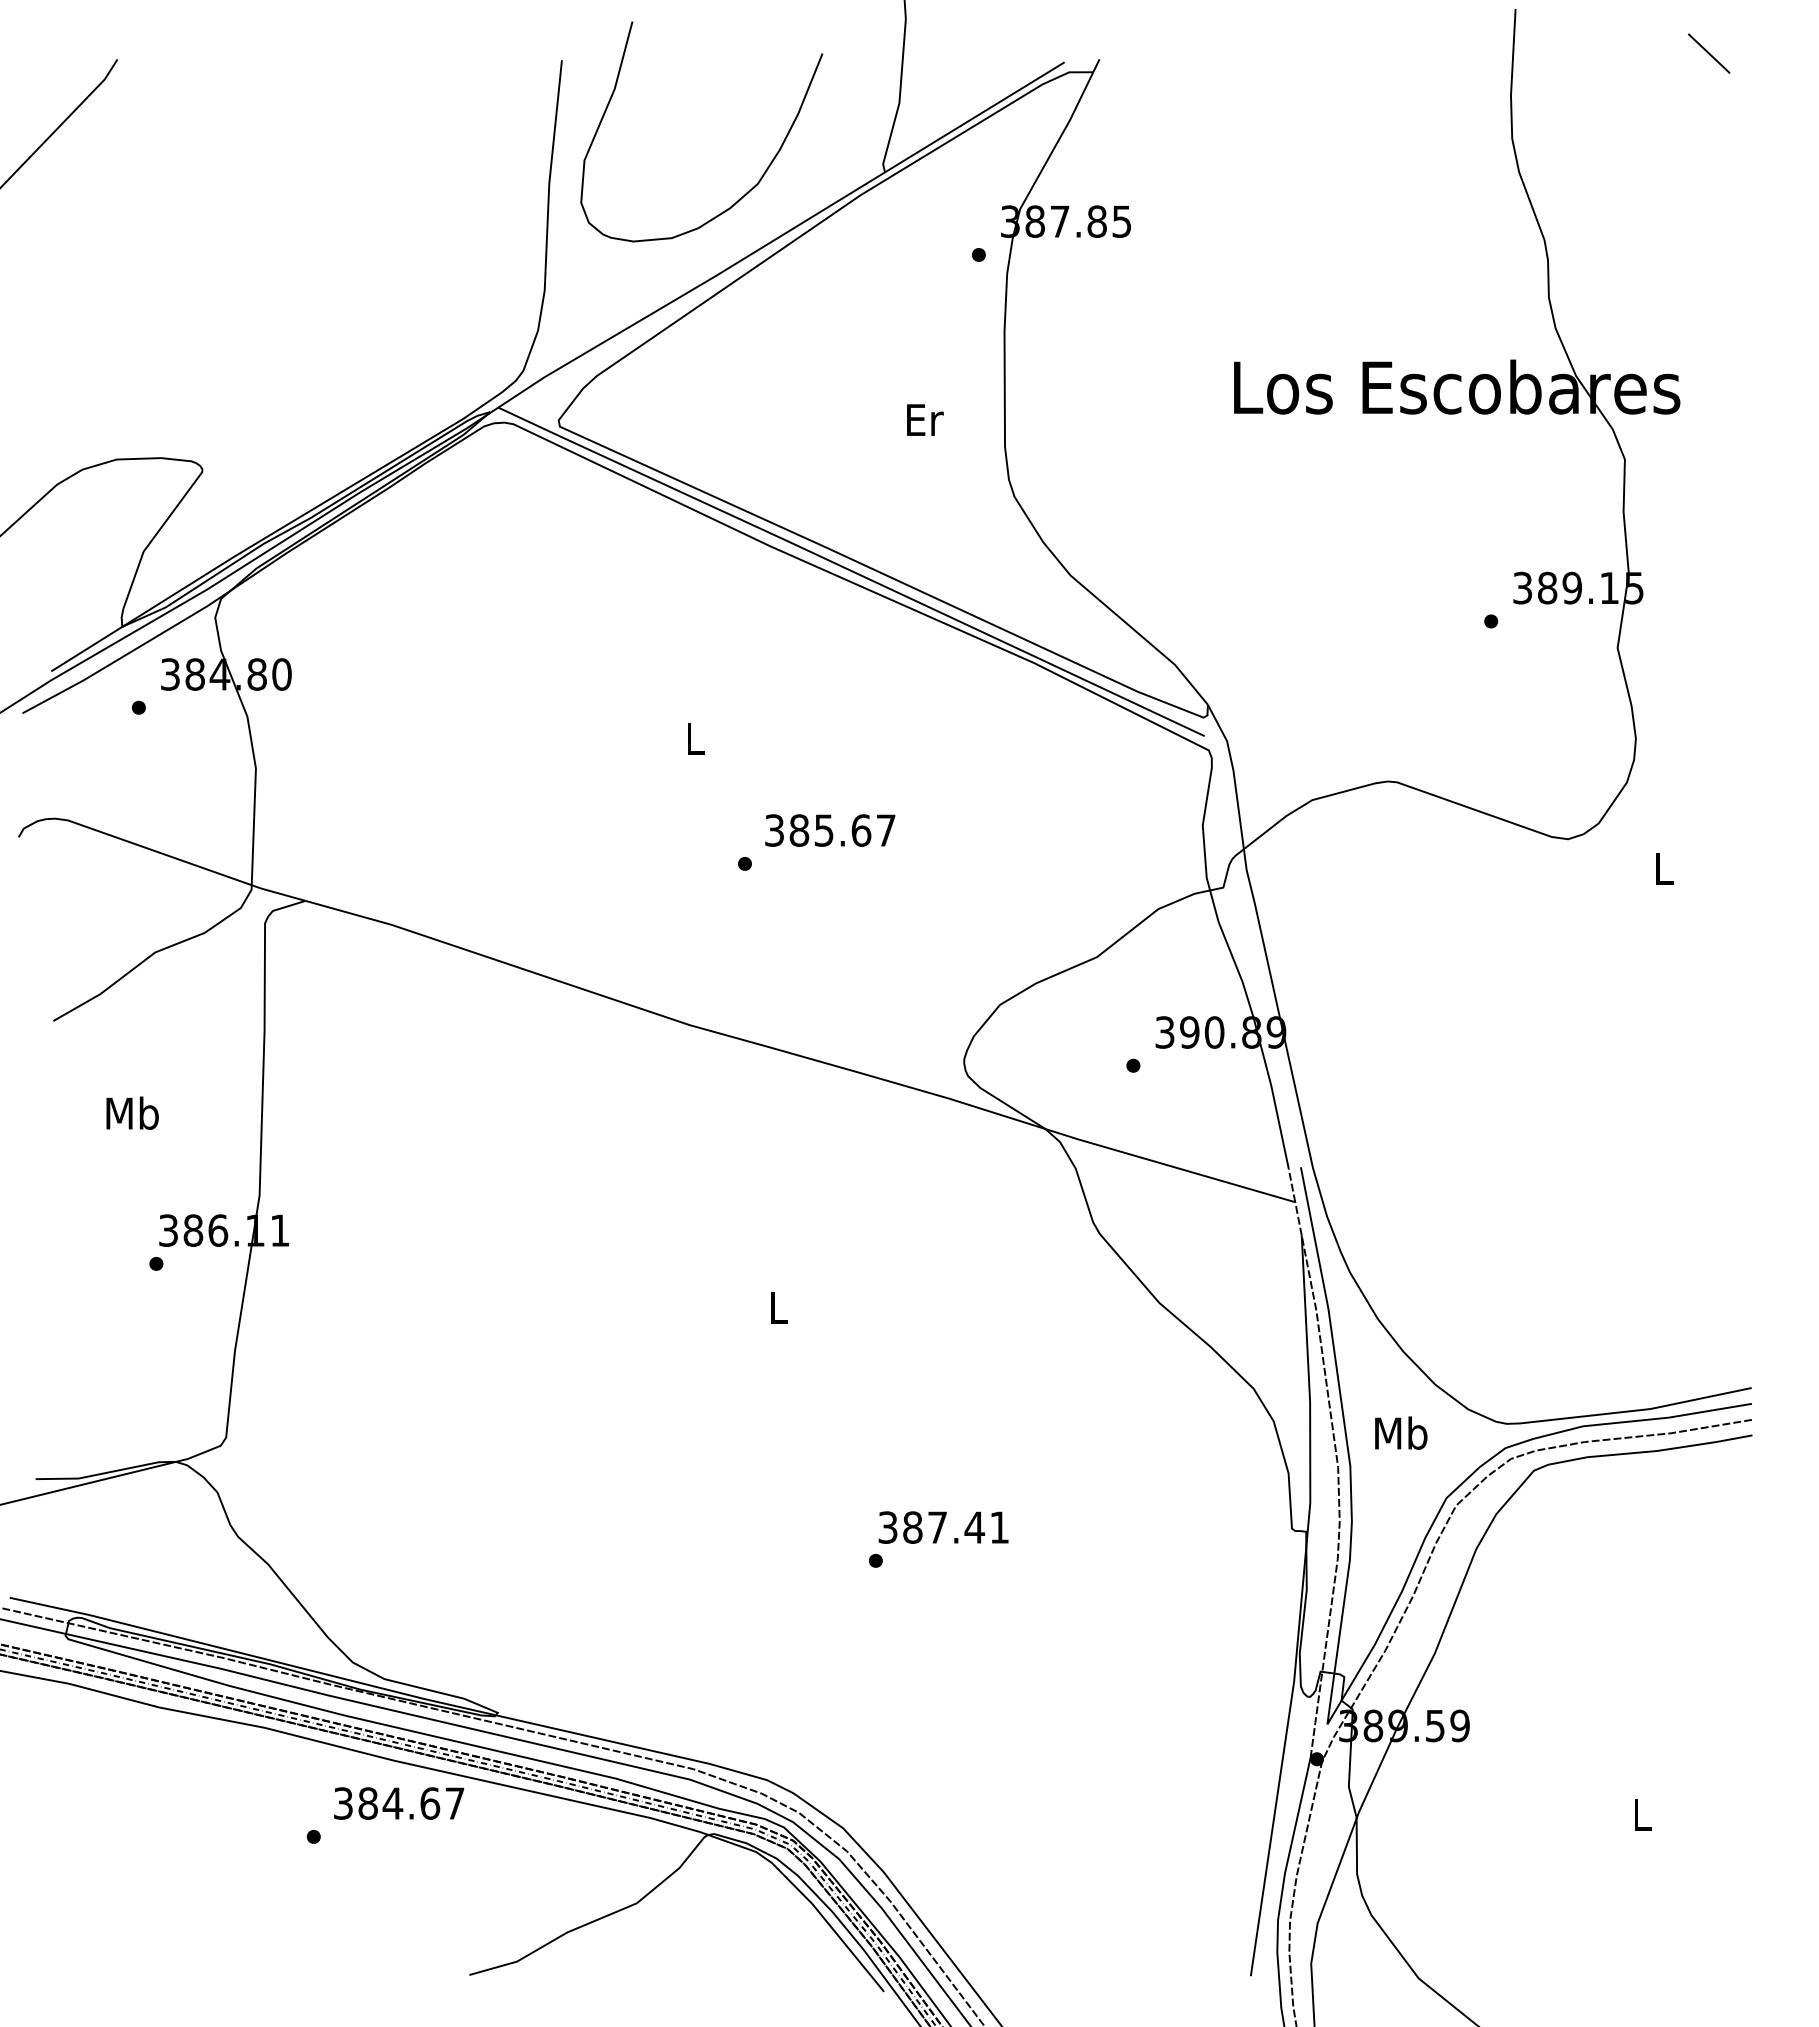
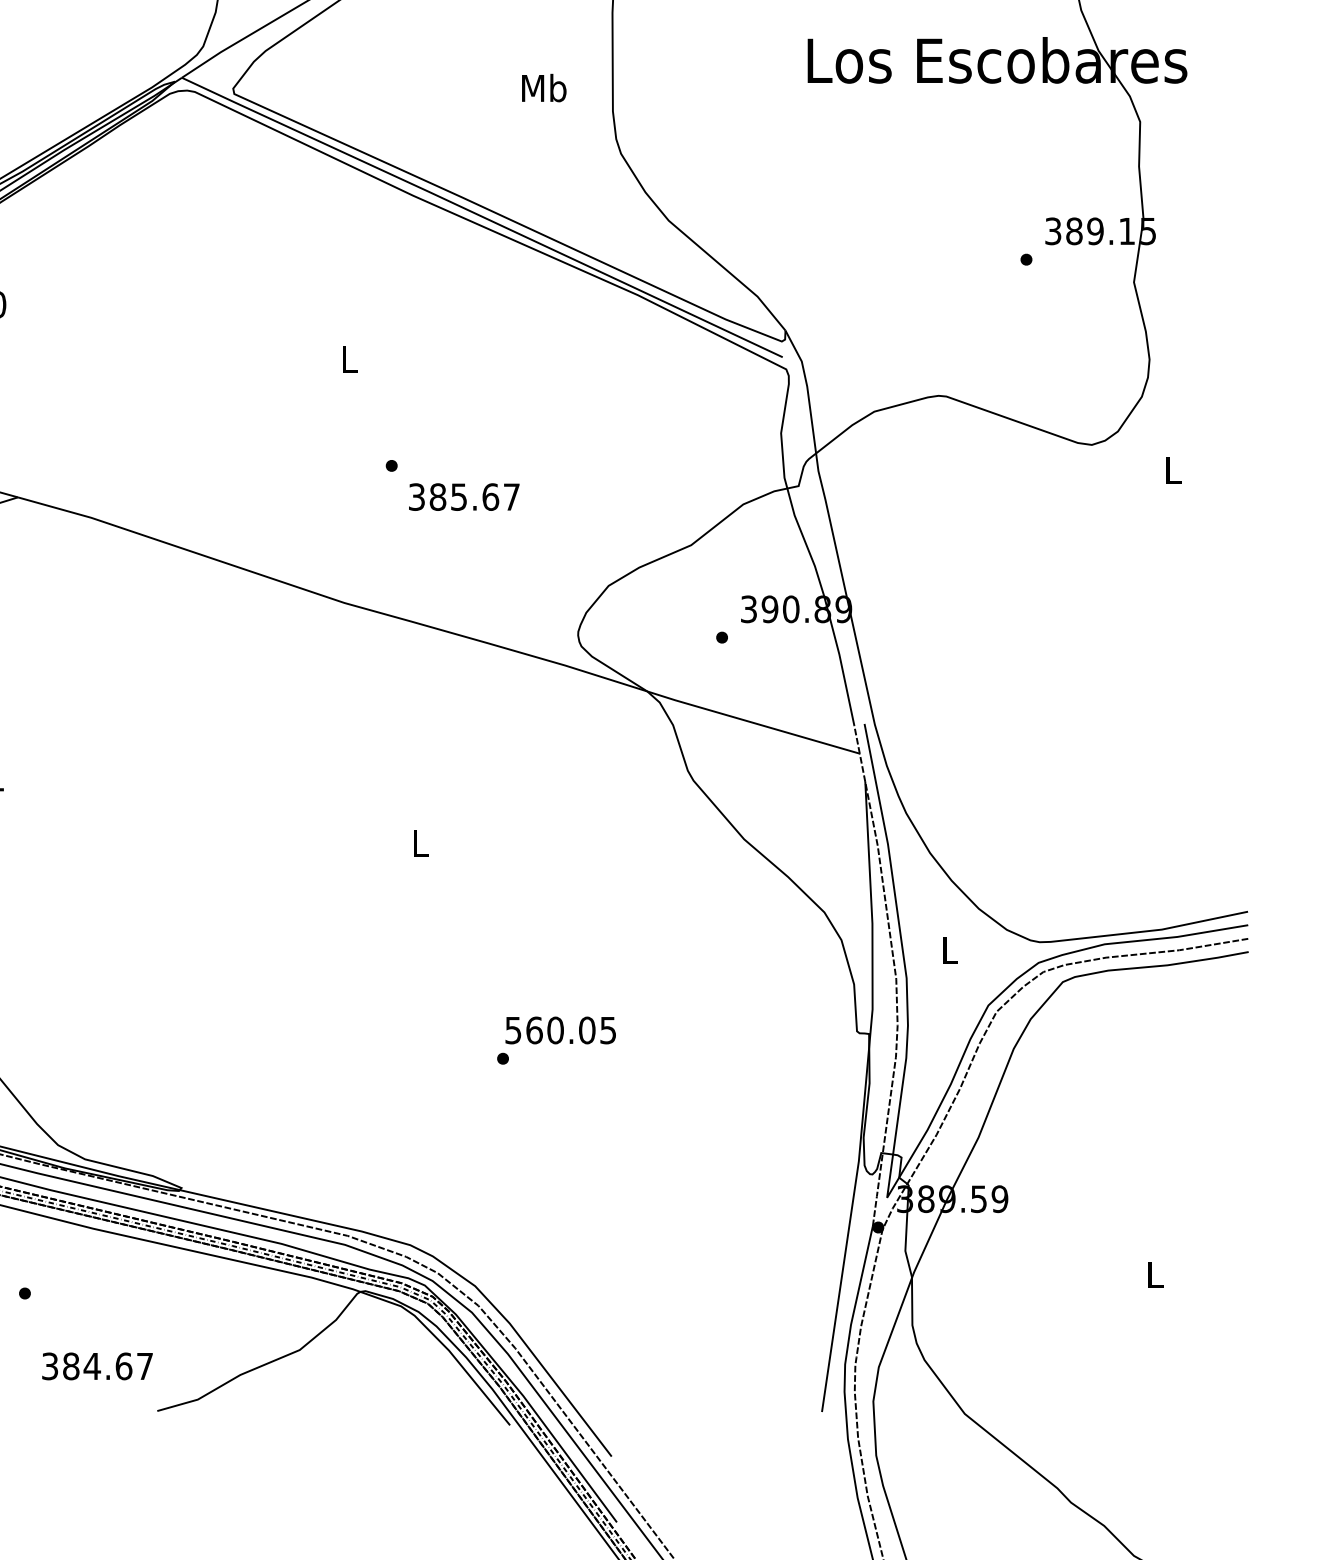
text: (924, 419) -> (544, 87), Er -> Mb
text: (830, 830) -> (464, 497), moved
text: (1401, 1432) -> (950, 949), Mb -> L
text: (943, 1527) -> (560, 1030), 387.41 -> 560.05
text: (399, 1803) -> (97, 1366), moved

